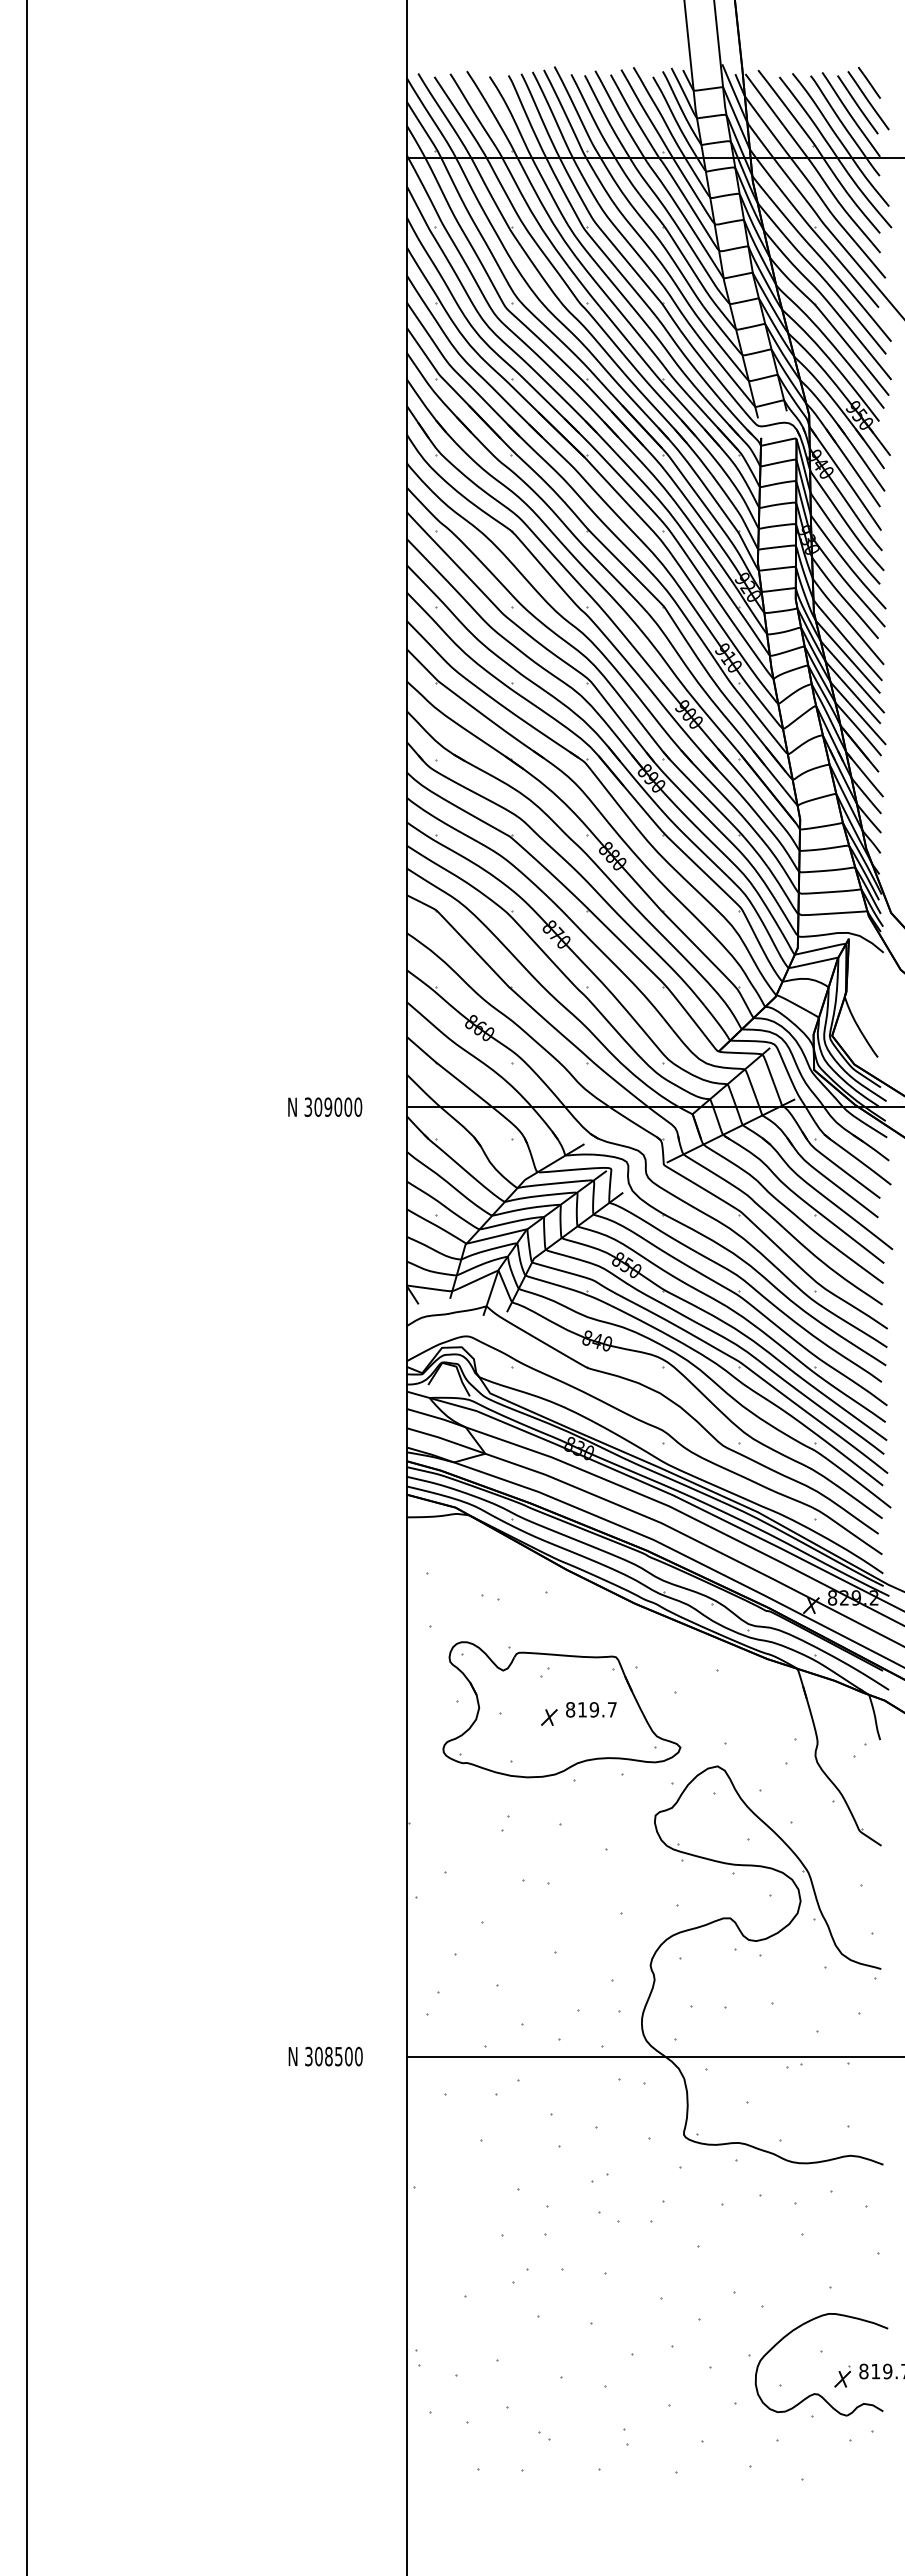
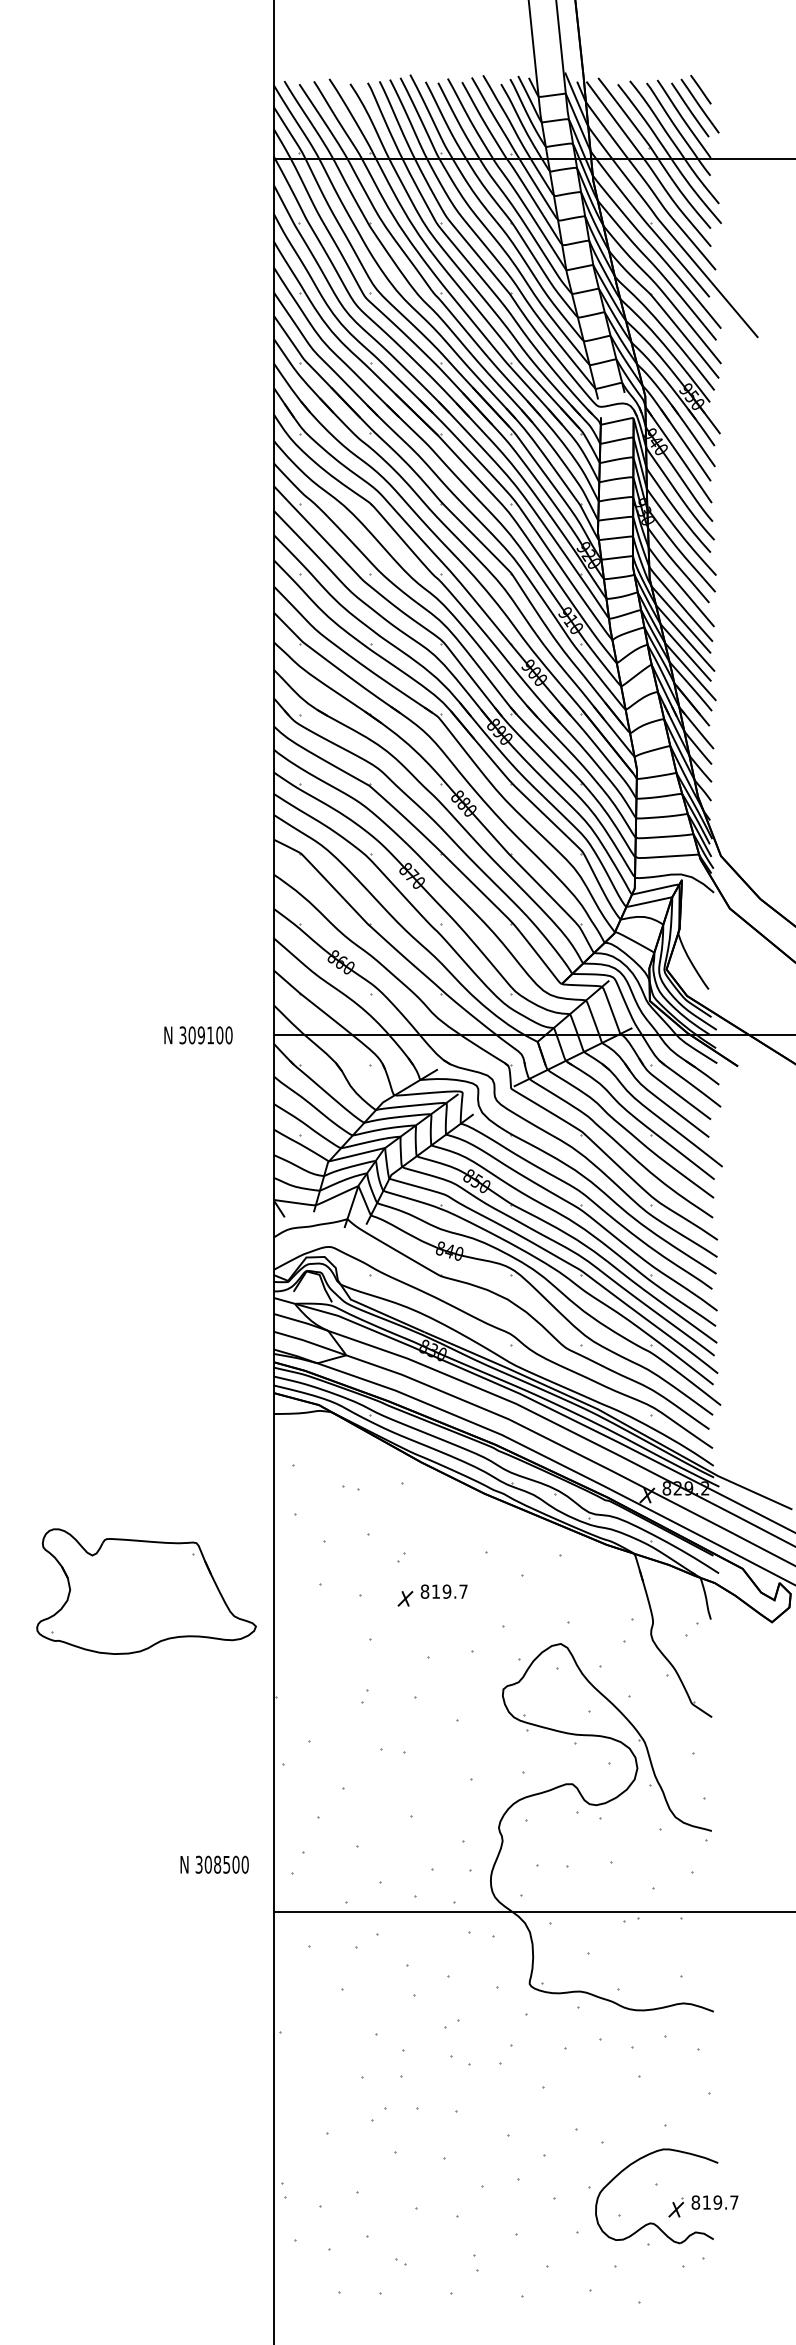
text: (338, 1106) -> (210, 1034), 309000 -> 309100
part: (561, 1709) -> (146, 1591), moved
text: (325, 2056) -> (214, 1864), moved

